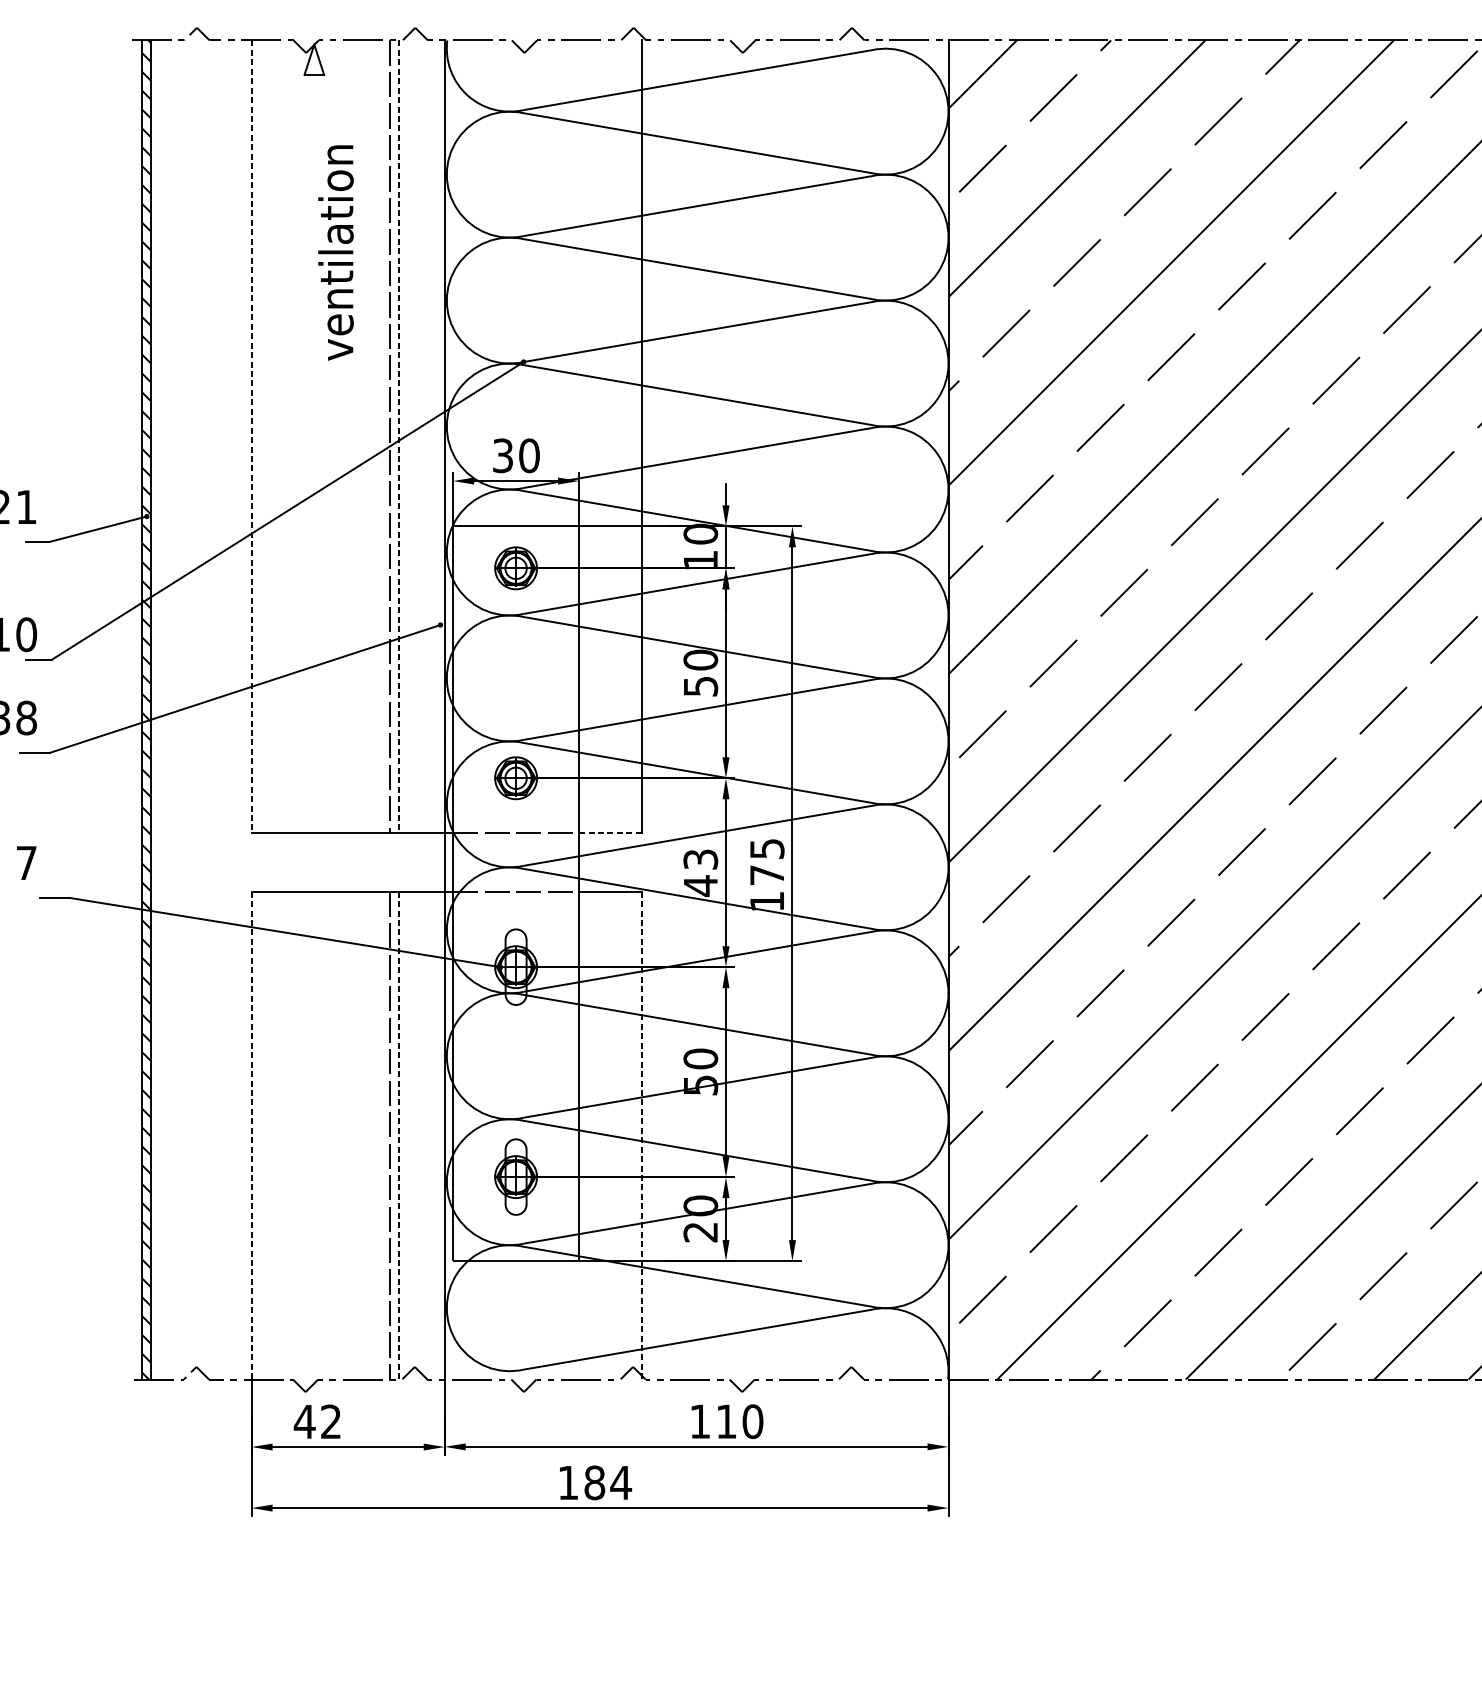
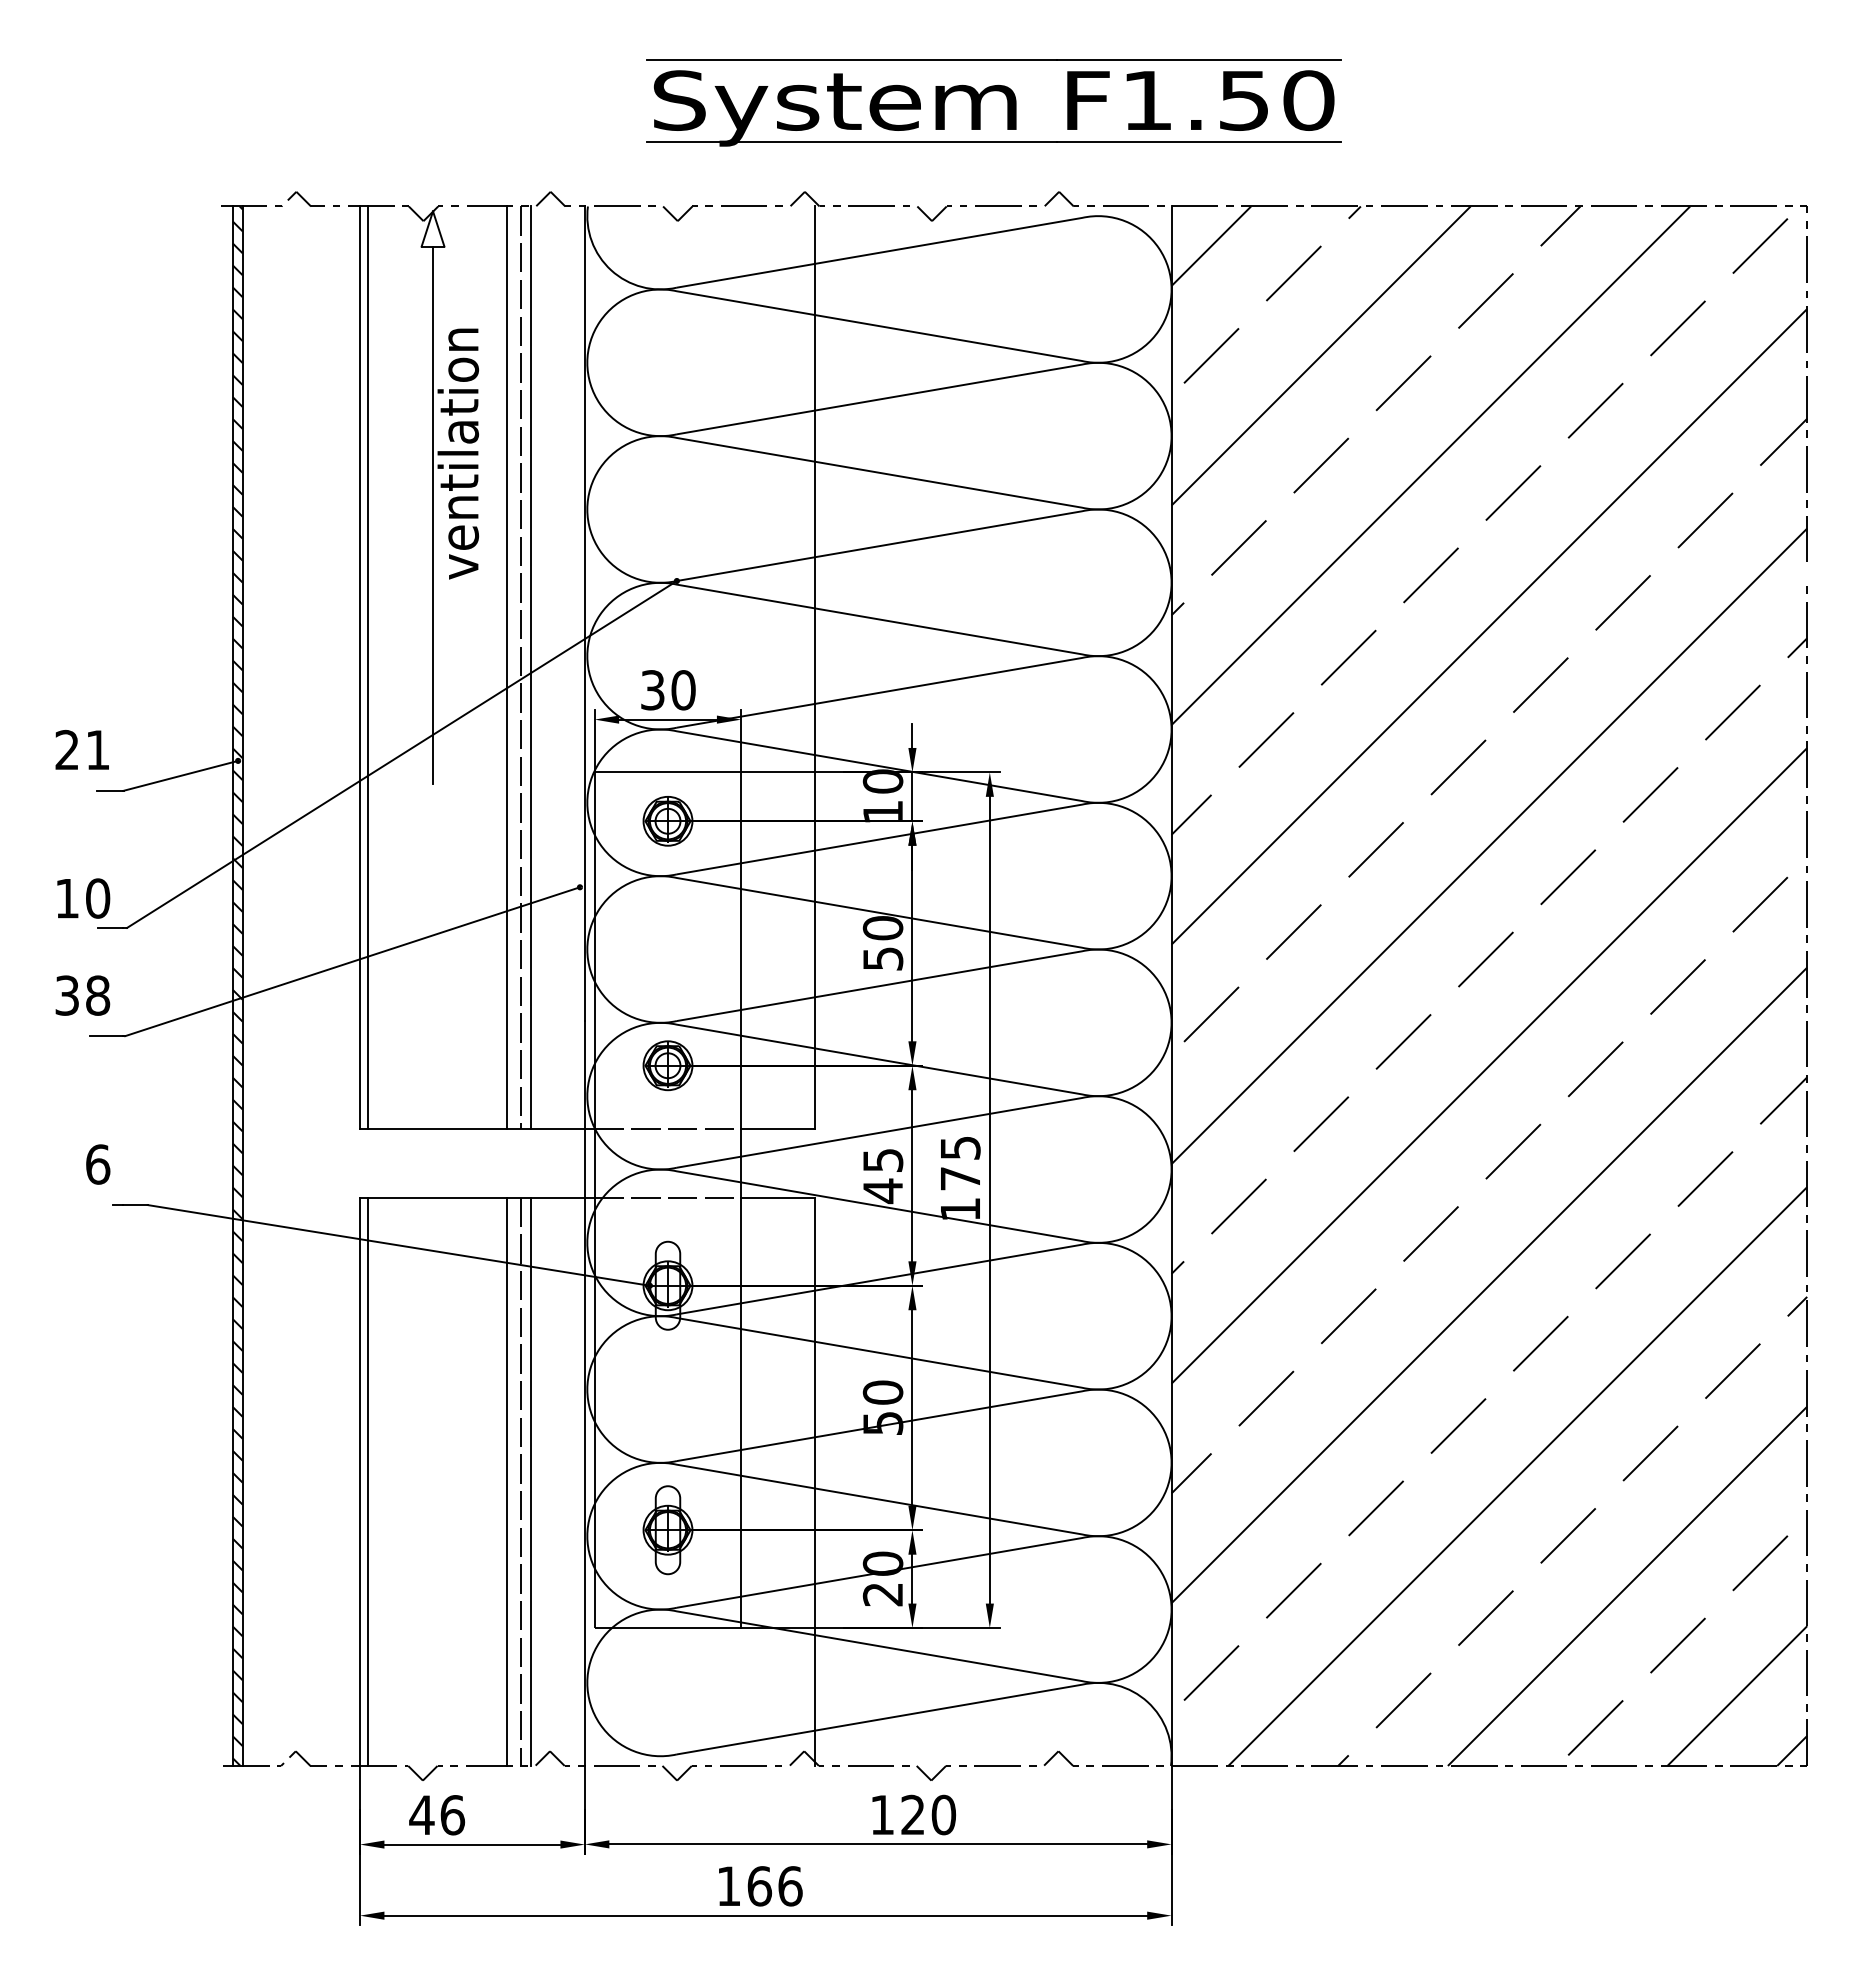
line: (314, 305) -> (433, 515), added
line: (258, 436) -> (367, 667), added
line: (377, 436) -> (506, 667), added
line: (251, 437) -> (359, 668), dashed -> solid
line: (398, 437) -> (531, 668), dashed -> solid
line: (610, 833) -> (778, 1129), dashed -> solid
text: (700, 859) -> (882, 1160), 43 -> 45
text: (27, 863) -> (98, 1164), 7 -> 6
line: (258, 1135) -> (367, 1481), added
line: (377, 1135) -> (506, 1481), added
line: (251, 1136) -> (359, 1482), dashed -> solid
line: (398, 1136) -> (531, 1482), dashed -> solid
line: (641, 1136) -> (814, 1482), dashed -> solid
text: (726, 1421) -> (912, 1814), 110 -> 120
text: (331, 1422) -> (452, 1815), 42 -> 46
text: (608, 1483) -> (775, 1886), 184 -> 166

